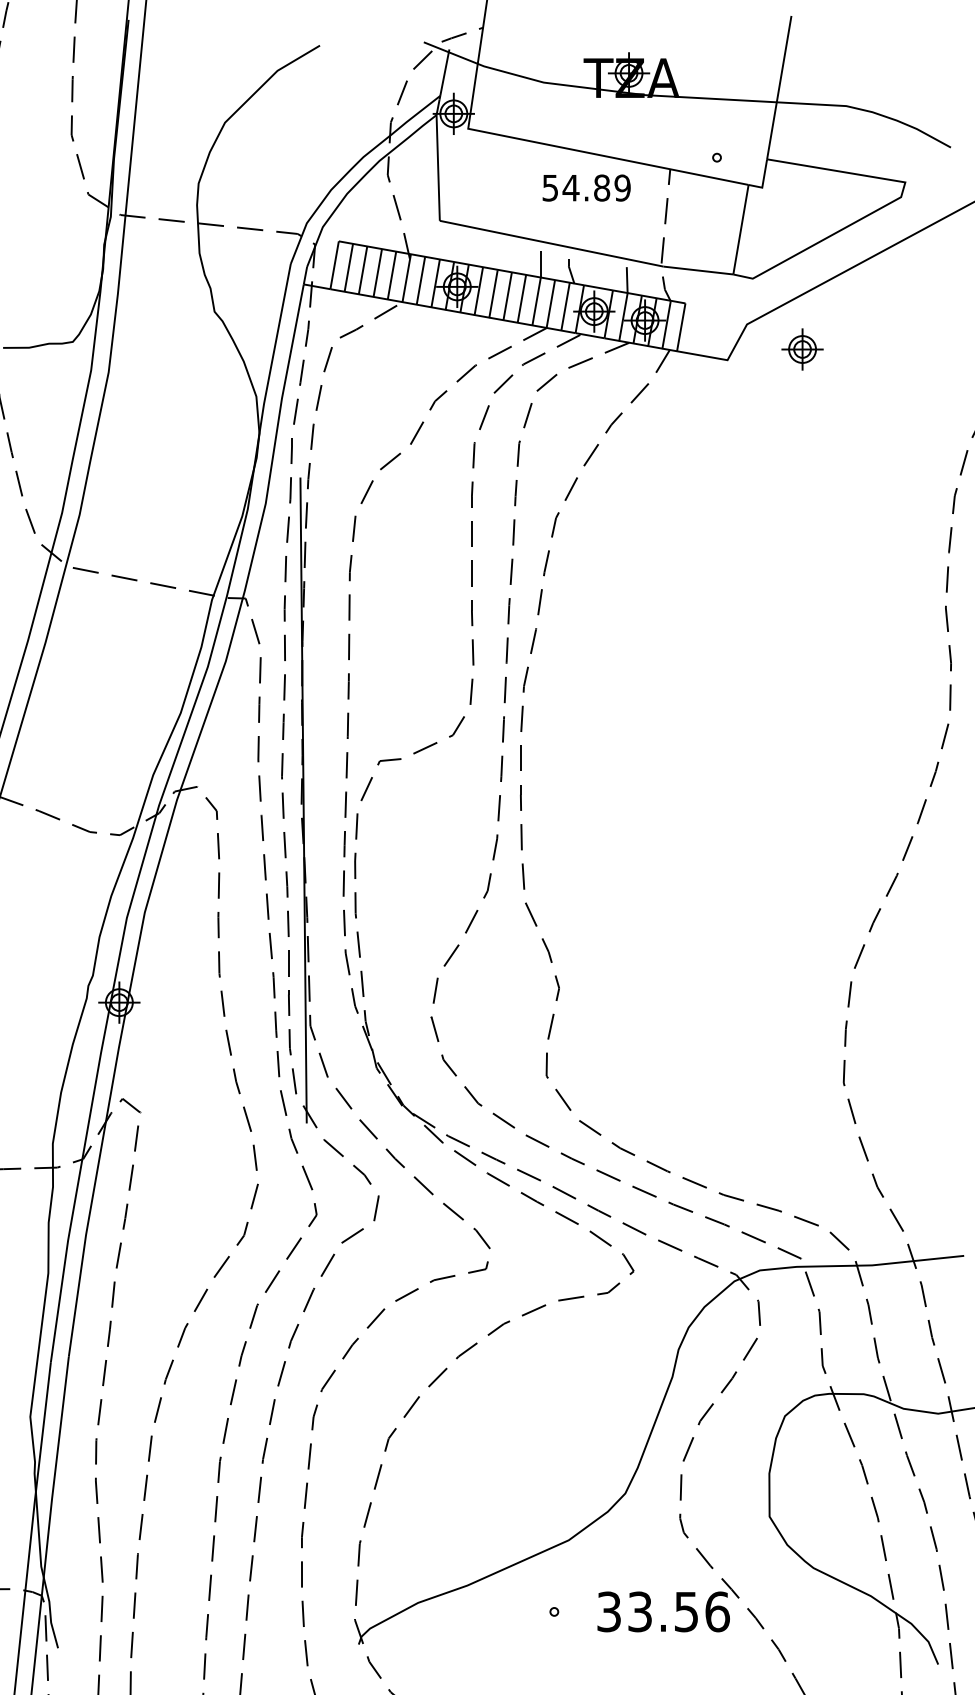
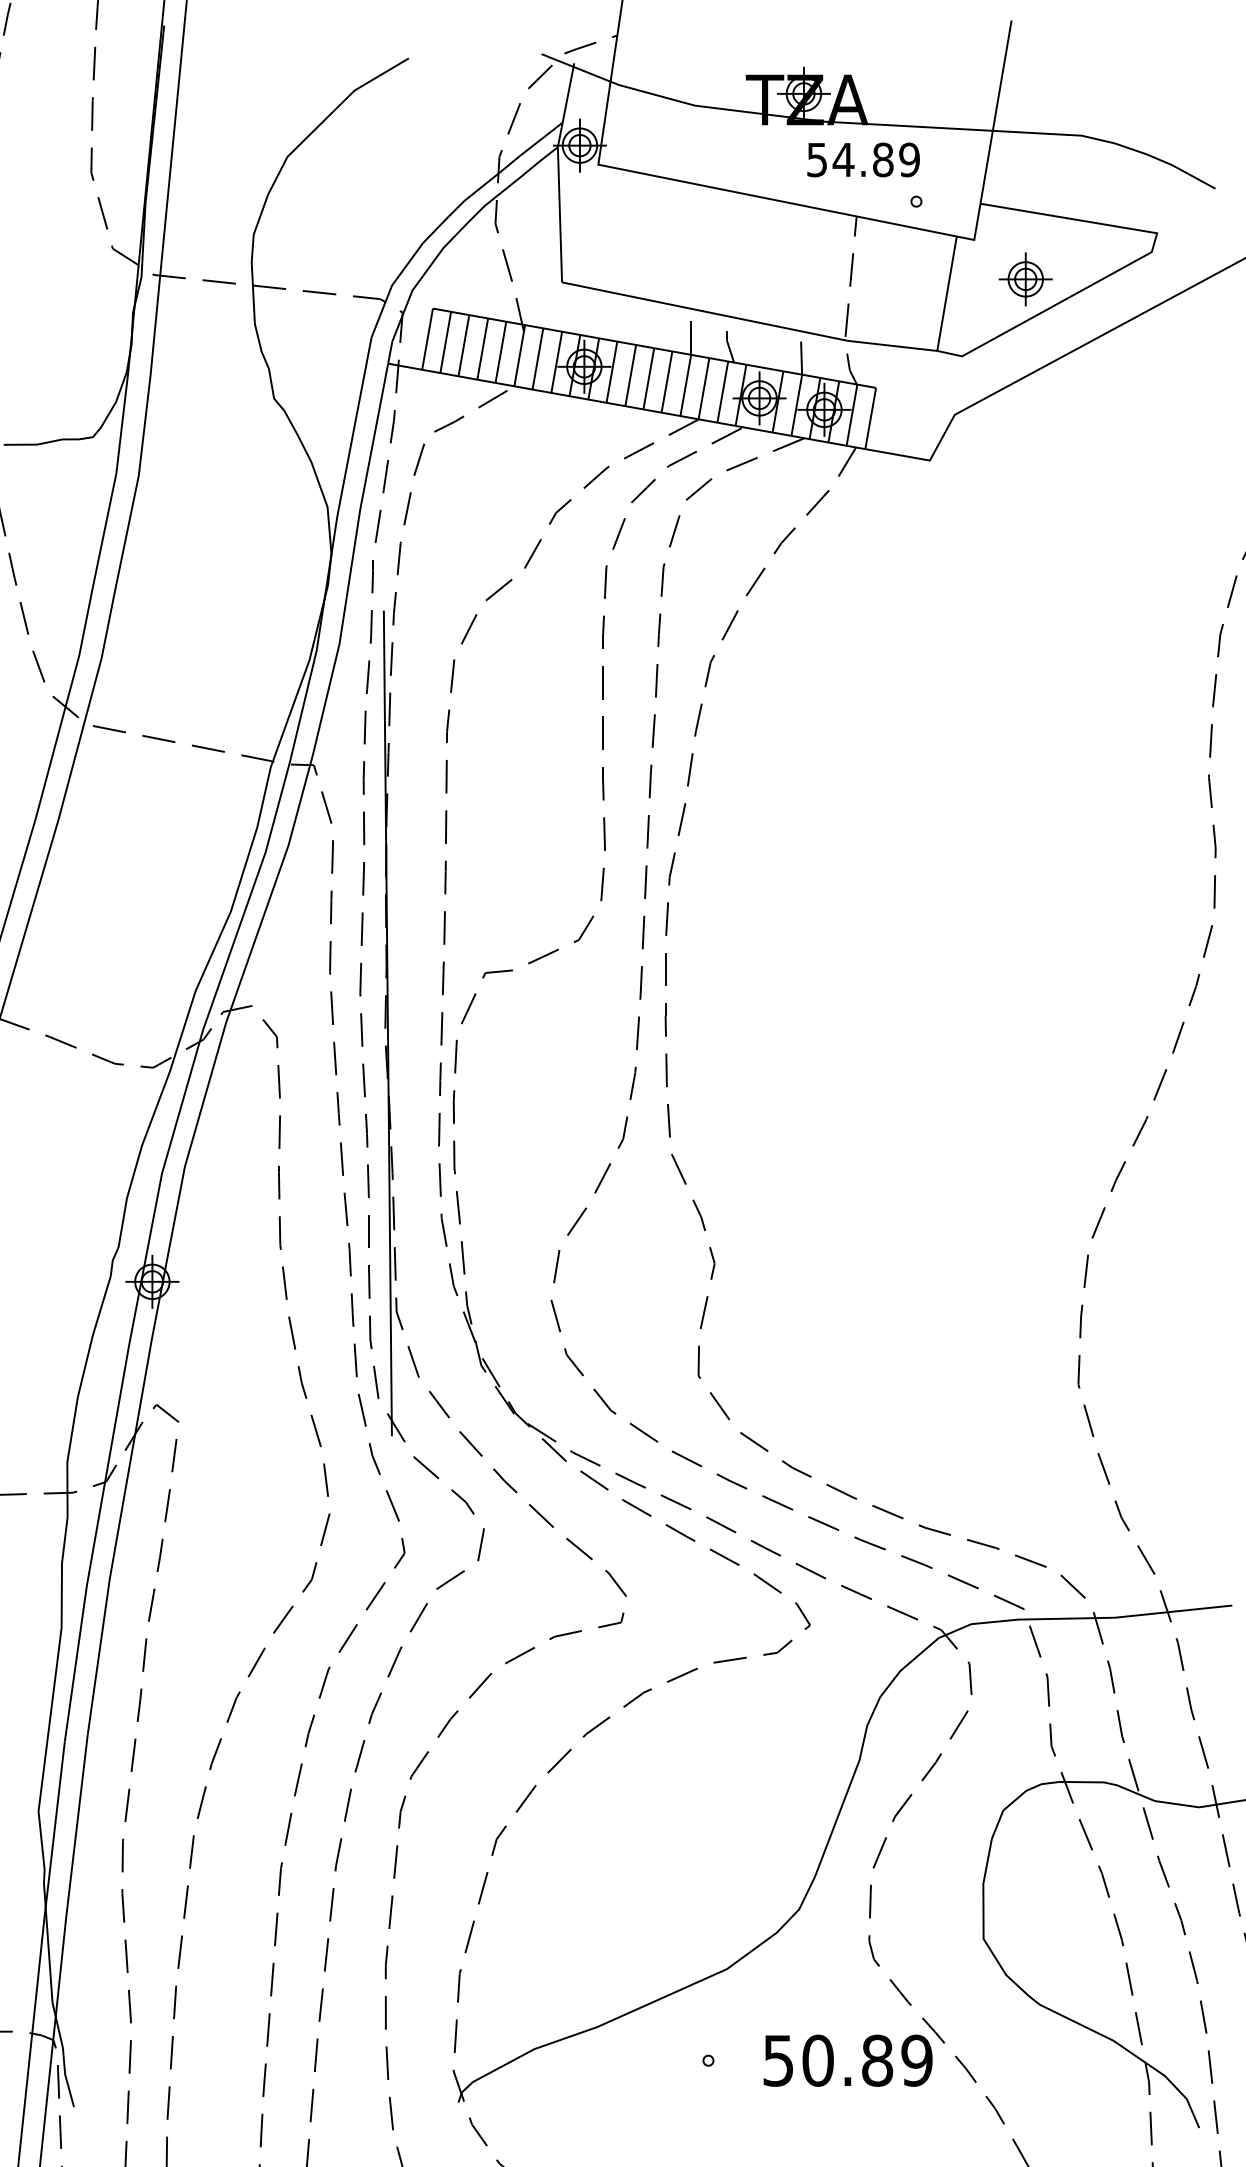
text: (586, 187) -> (863, 159), moved
part: (802, 349) -> (1025, 279), moved
text: (663, 1611) -> (847, 2060), 33.56 -> 50.89

